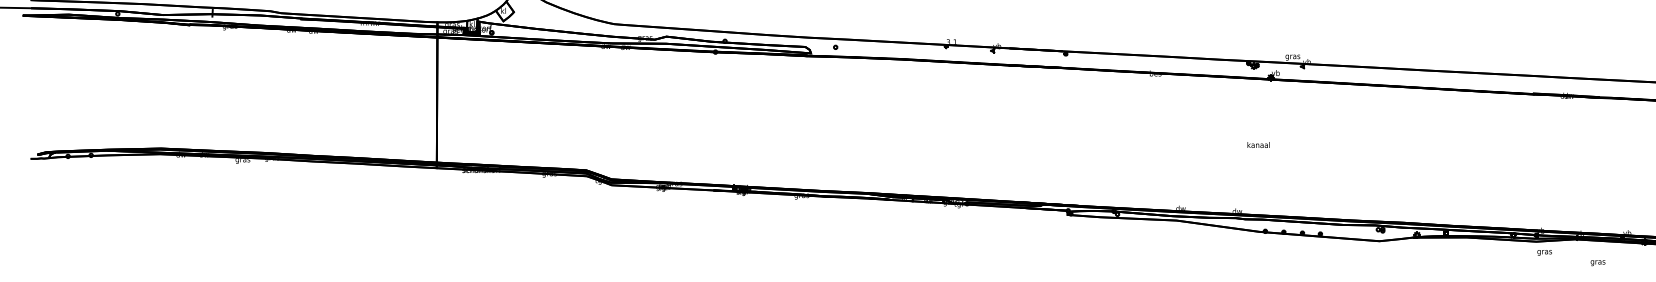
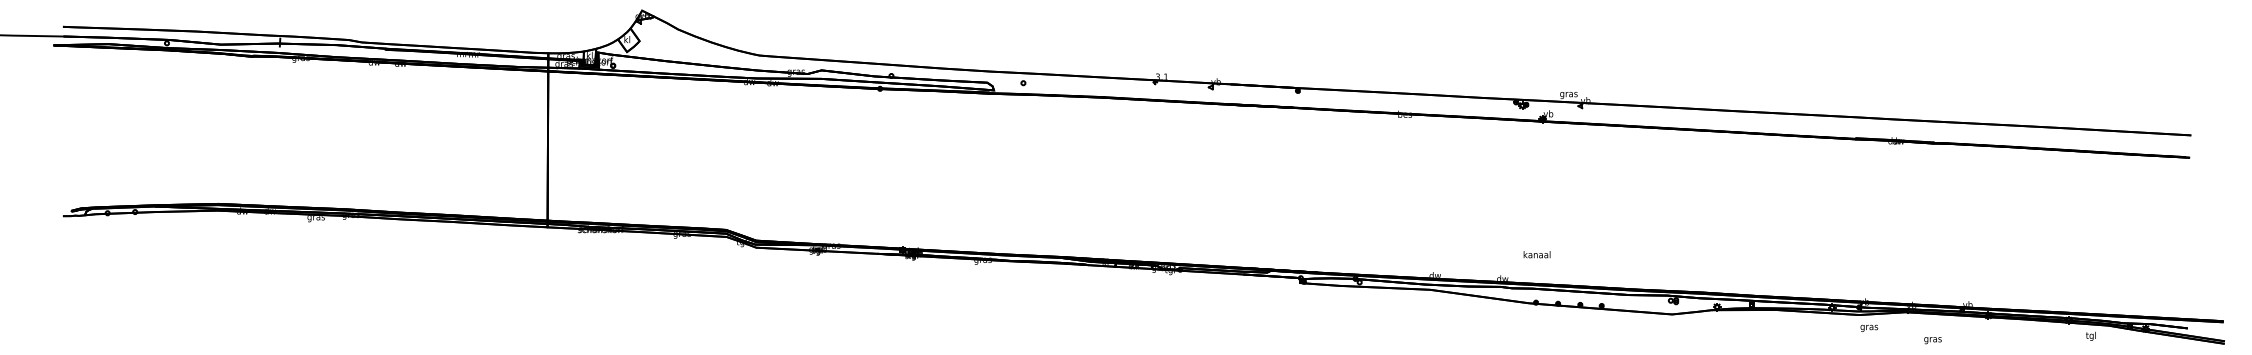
text: (1258, 144) -> (1536, 254), moved

